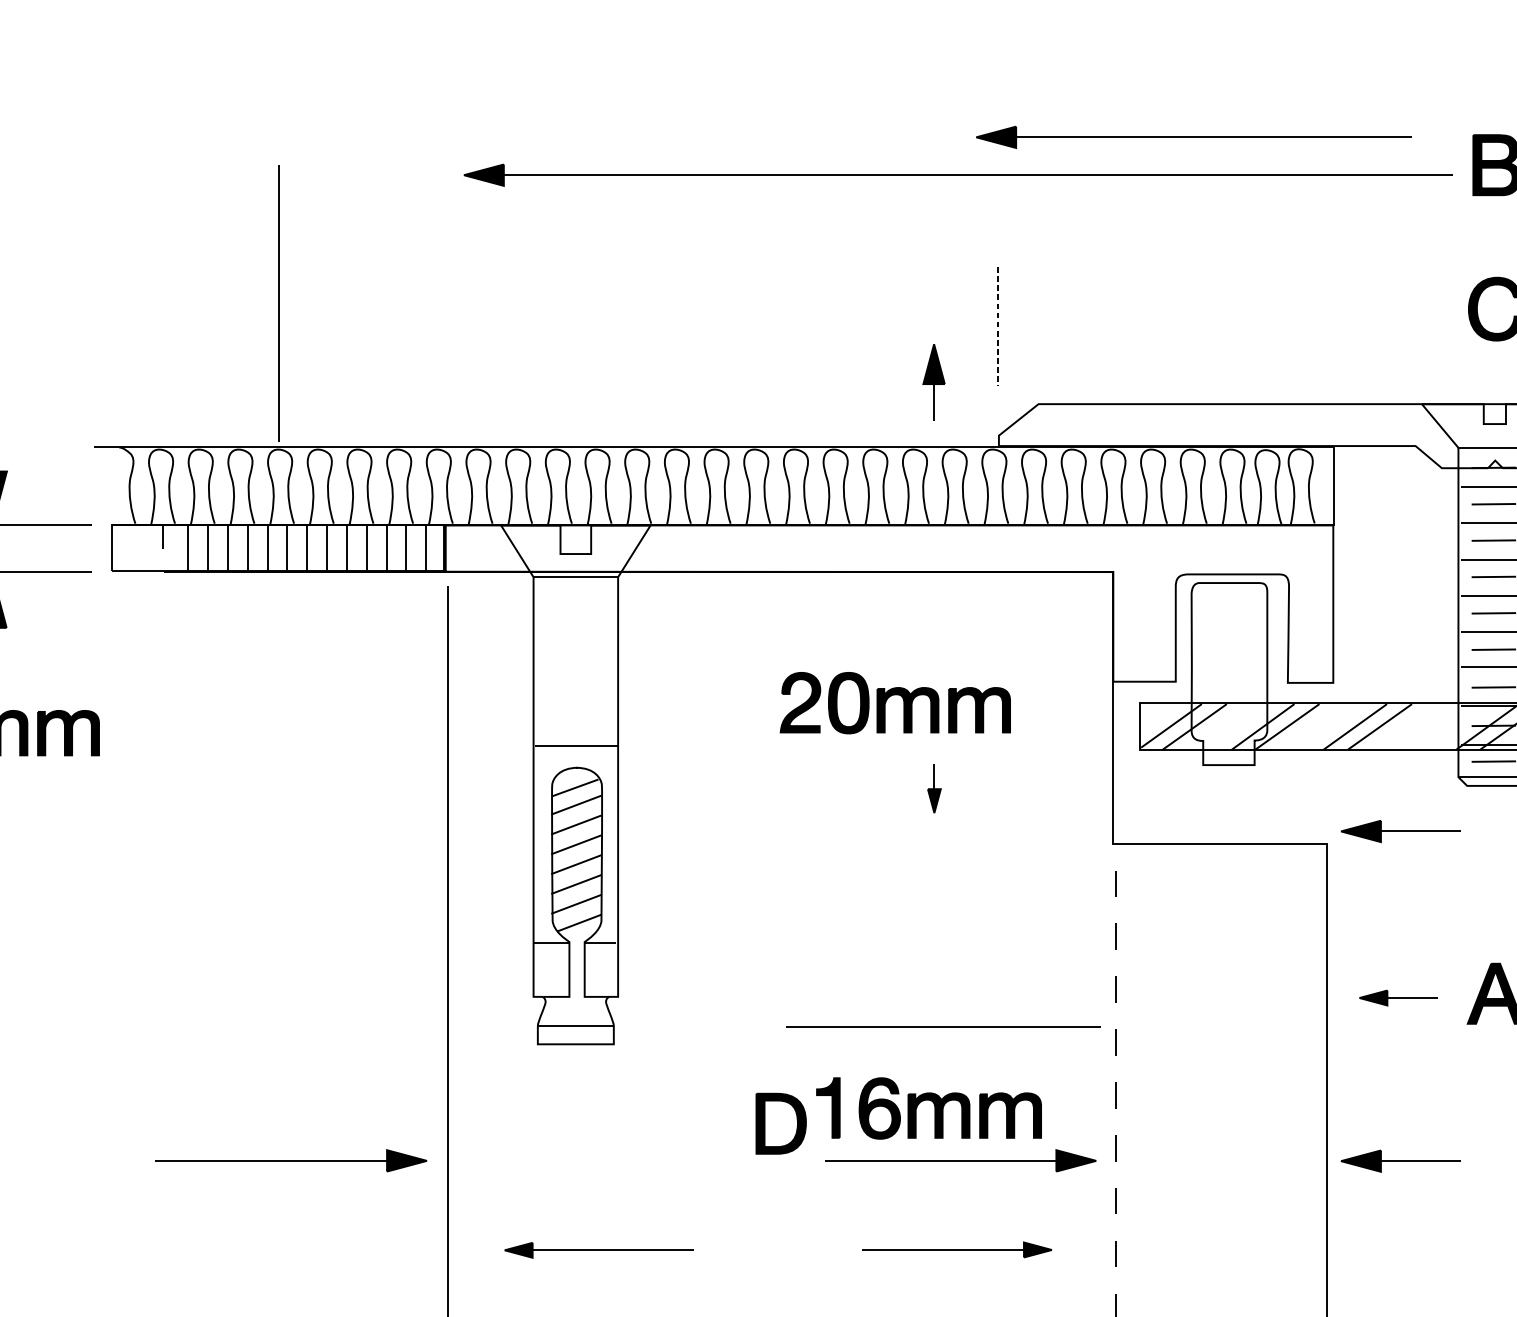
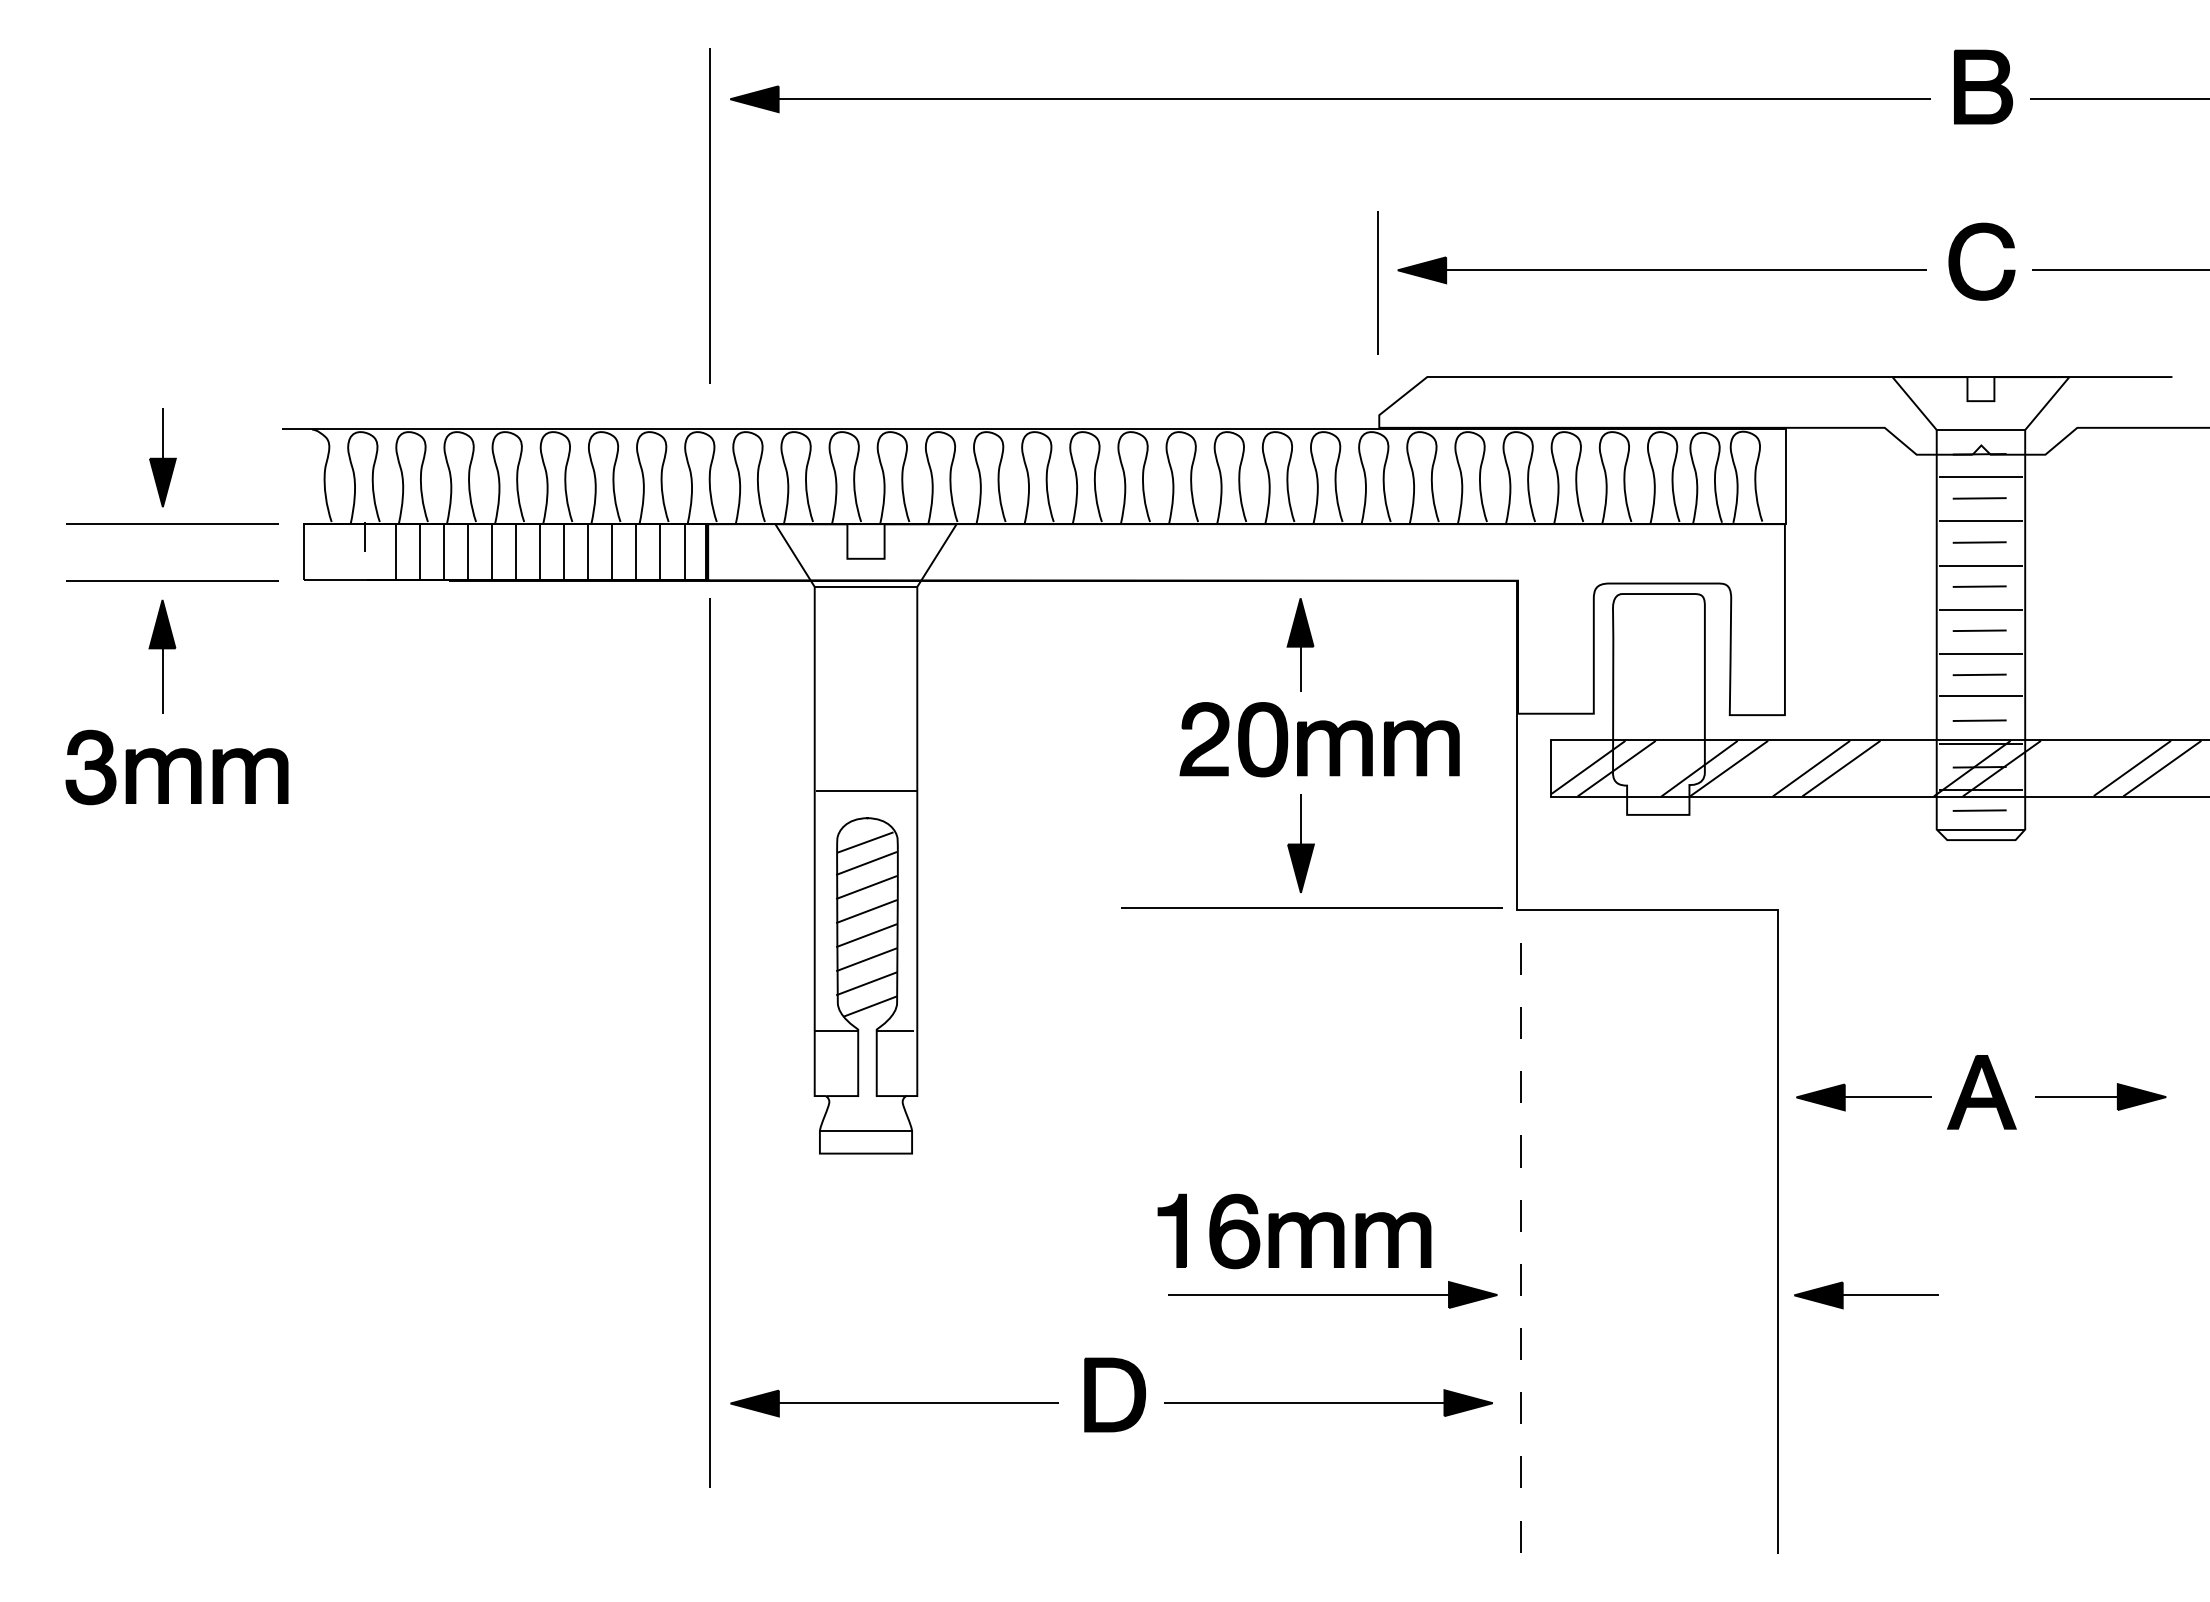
part: (1193, 137) -> (1661, 270), moved
line: (278, 303) -> (709, 215), moved
line: (997, 326) -> (1377, 282), dashed -> solid
part: (934, 382) -> (1300, 644), moved
part: (894, 695) -> (1318, 730), moved
part: (934, 788) -> (1300, 843), size x1.67
part: (1400, 831) -> (1866, 895), removed
part: (1398, 998) -> (1863, 1097), size x1.43
line: (943, 1026) -> (1311, 907), moved
part: (780, 1123) -> (1114, 1394), moved
part: (291, 1160) -> (520, 1294), removed
part: (957, 1249) -> (1328, 1402), size x1.43
part: (599, 1250) -> (894, 1403), size x1.43

